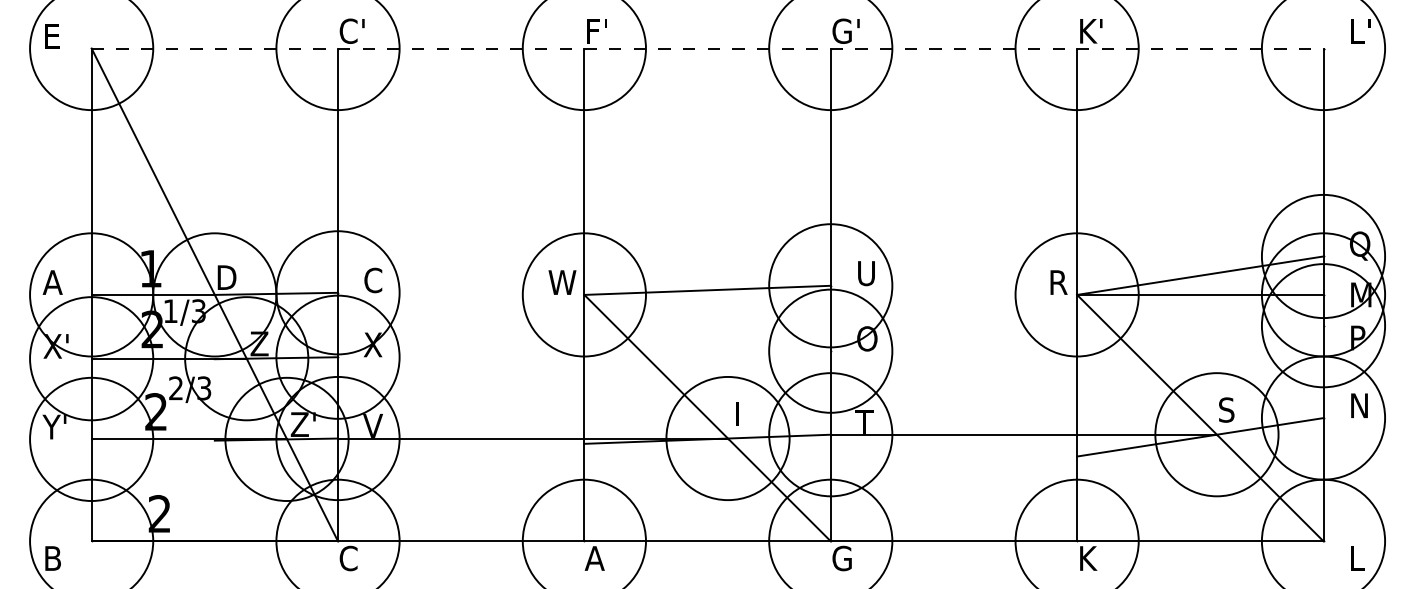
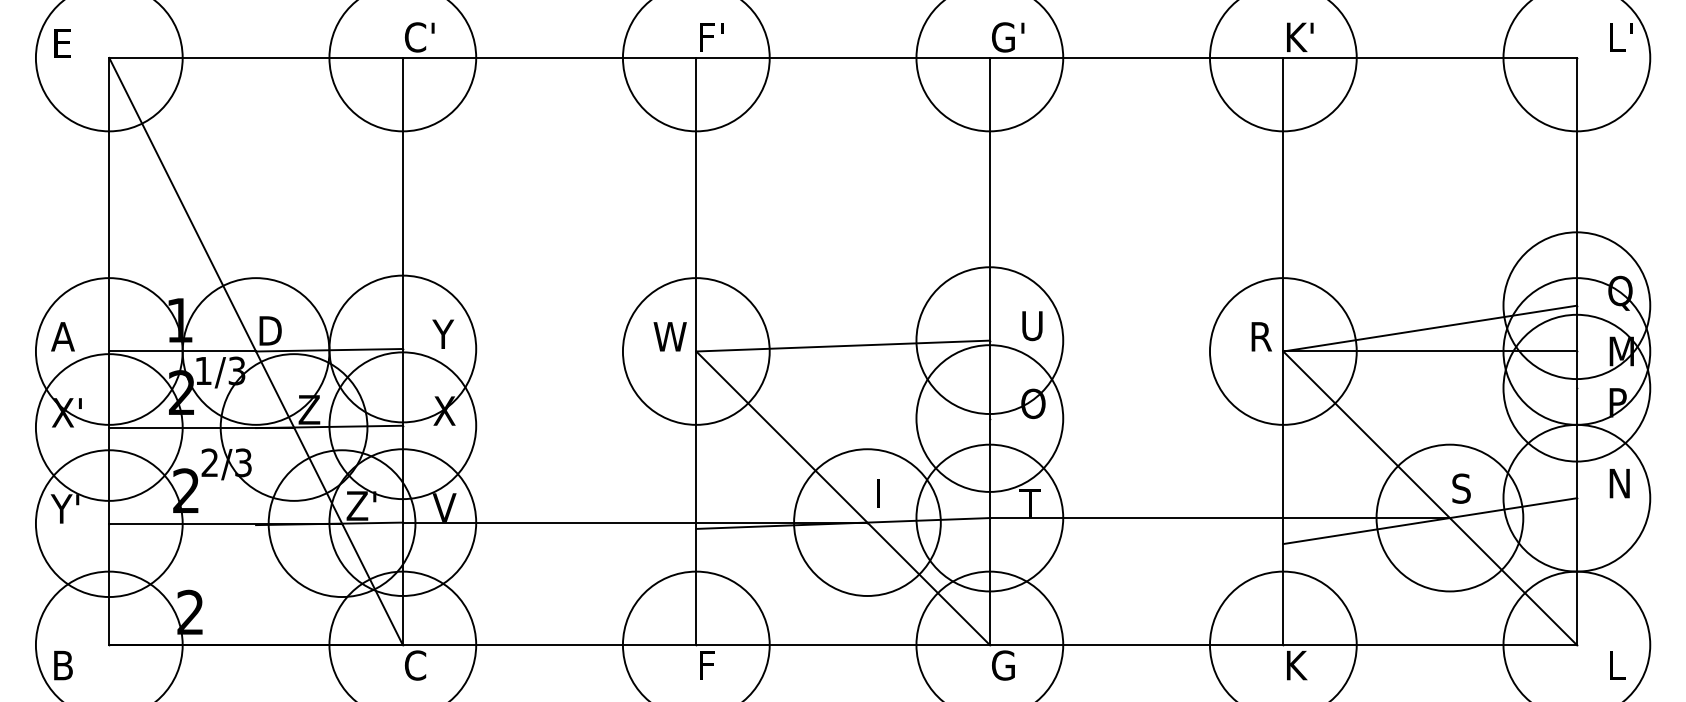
line: (707, 48) -> (843, 57), dashed -> solid
text: (372, 280) -> (443, 334), C -> Y
text: (594, 558) -> (708, 665), A -> F

